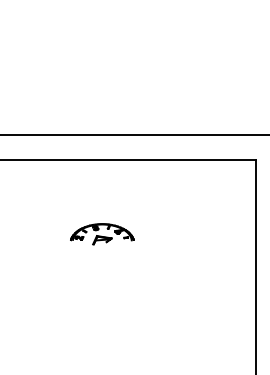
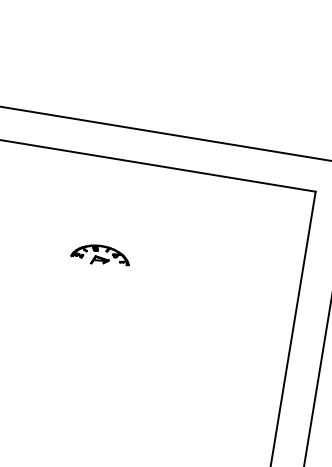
part: (102, 234) -> (100, 255), size x0.7

